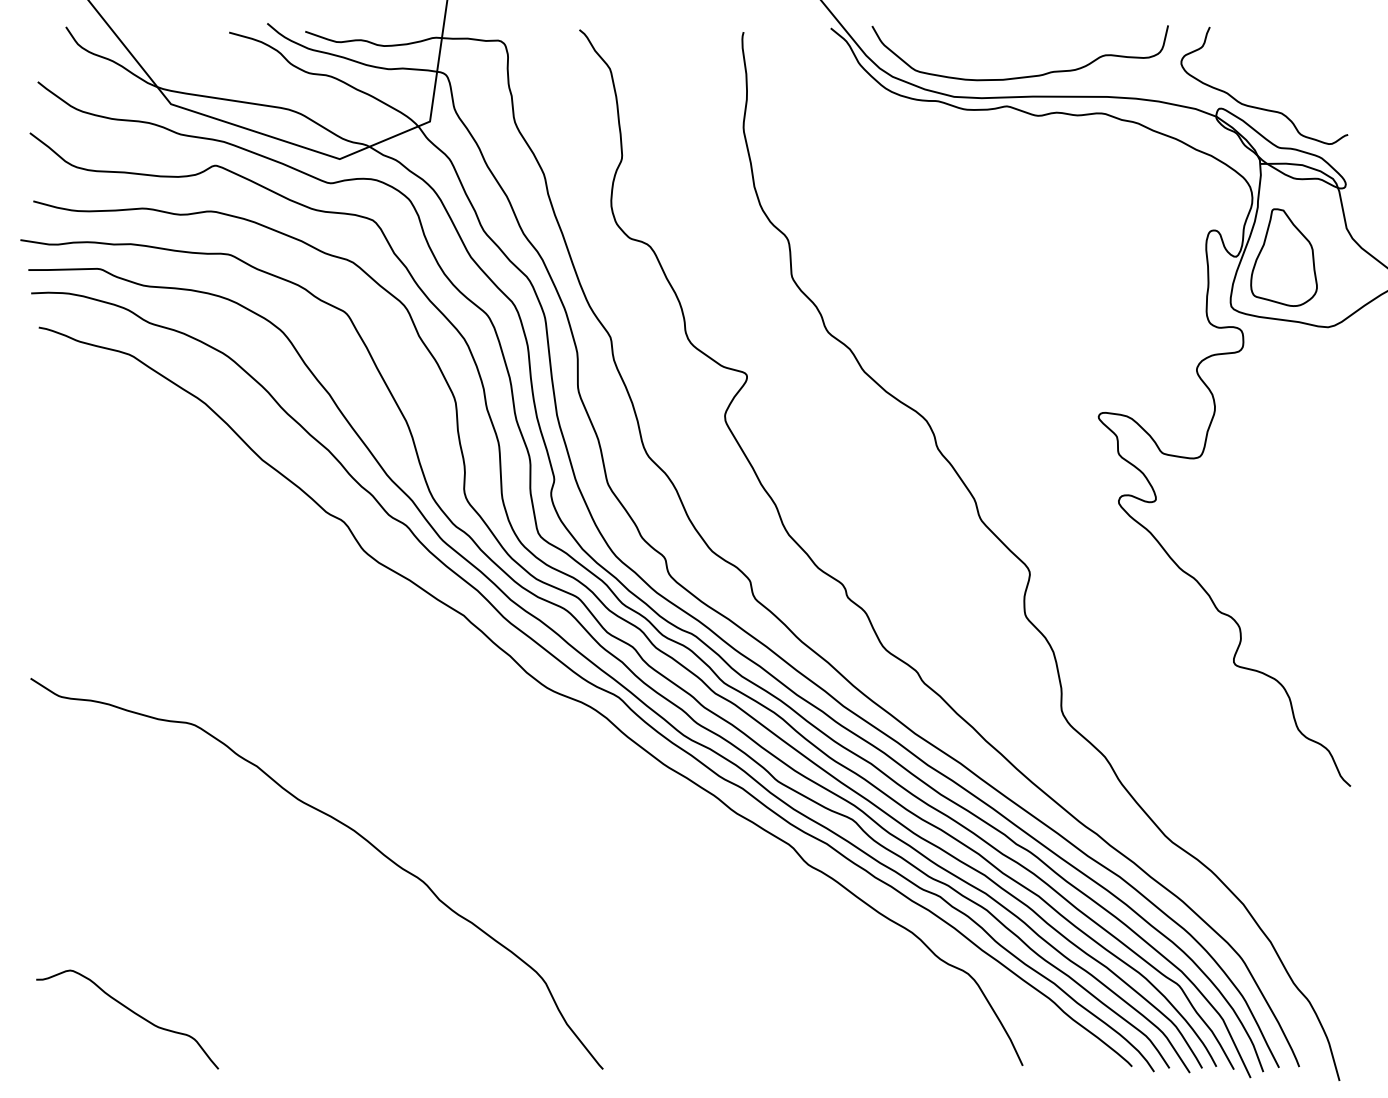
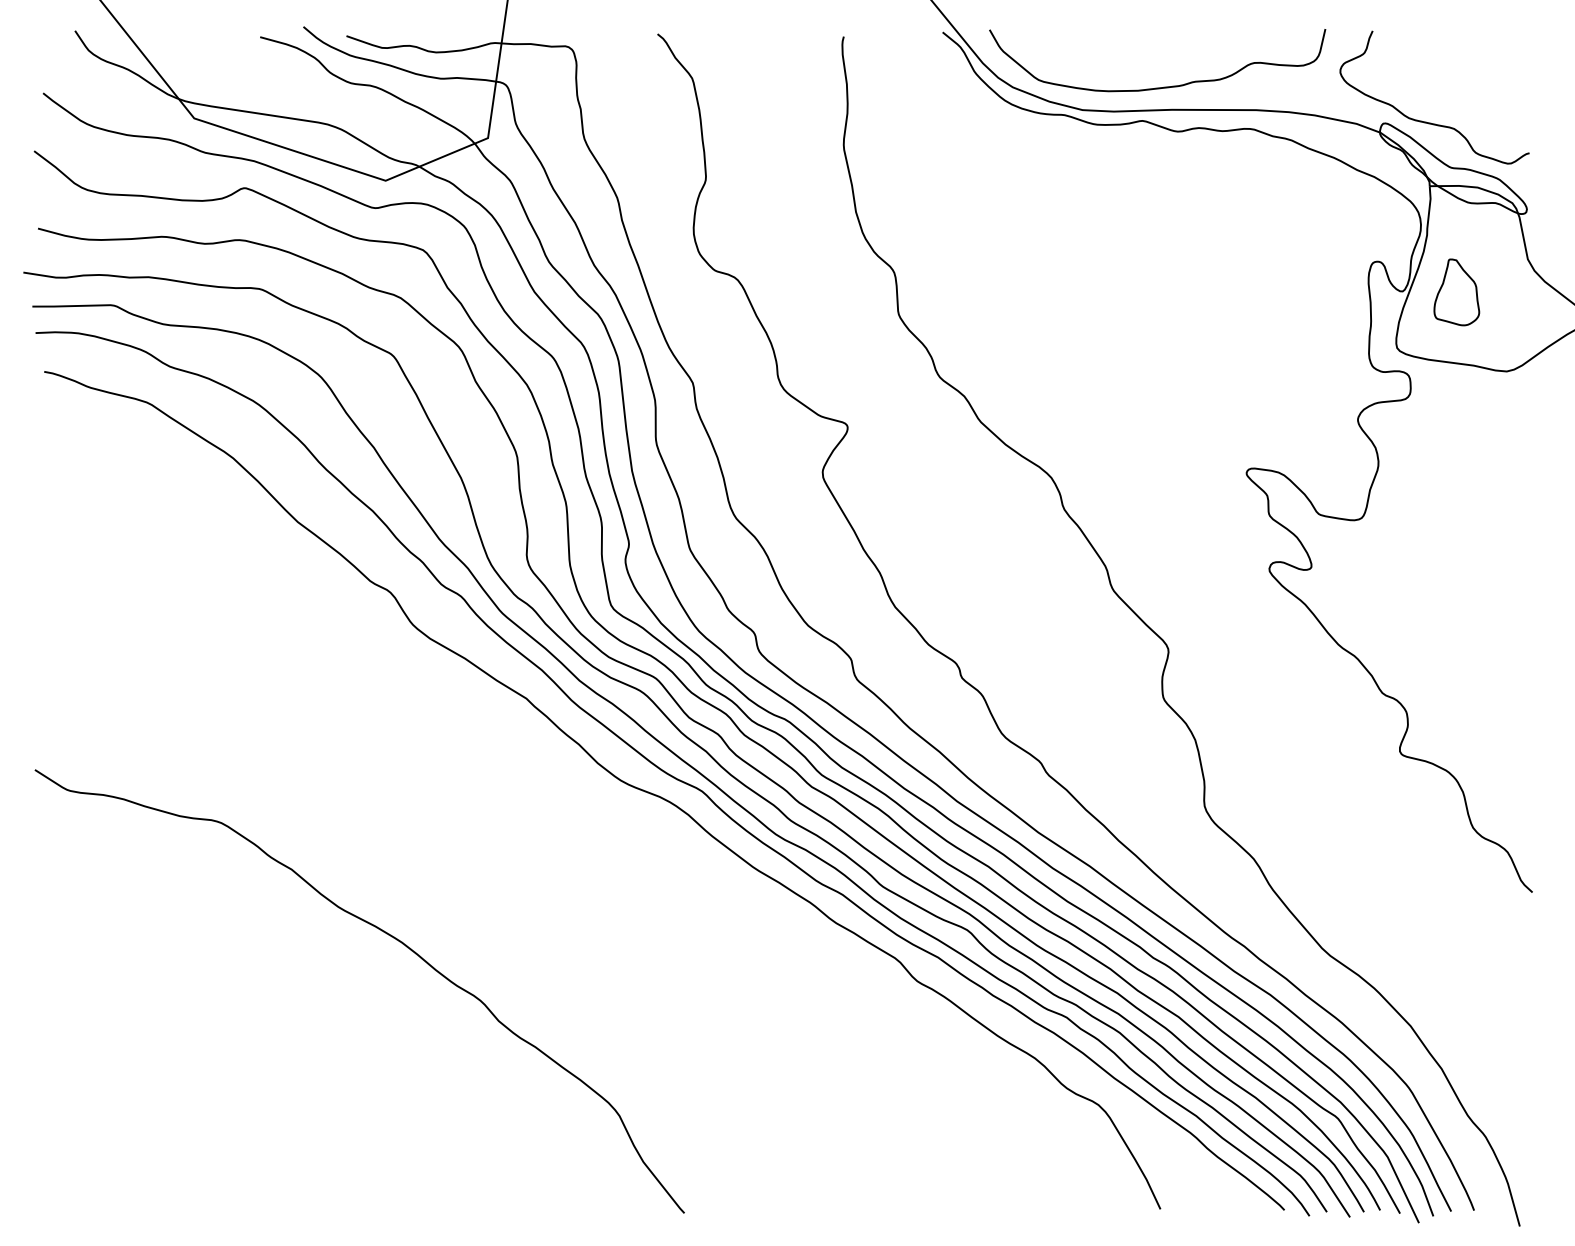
part: (1283, 257) -> (1456, 292), size x0.6
curve: (133, 1013) -> (151, 1149), removed

